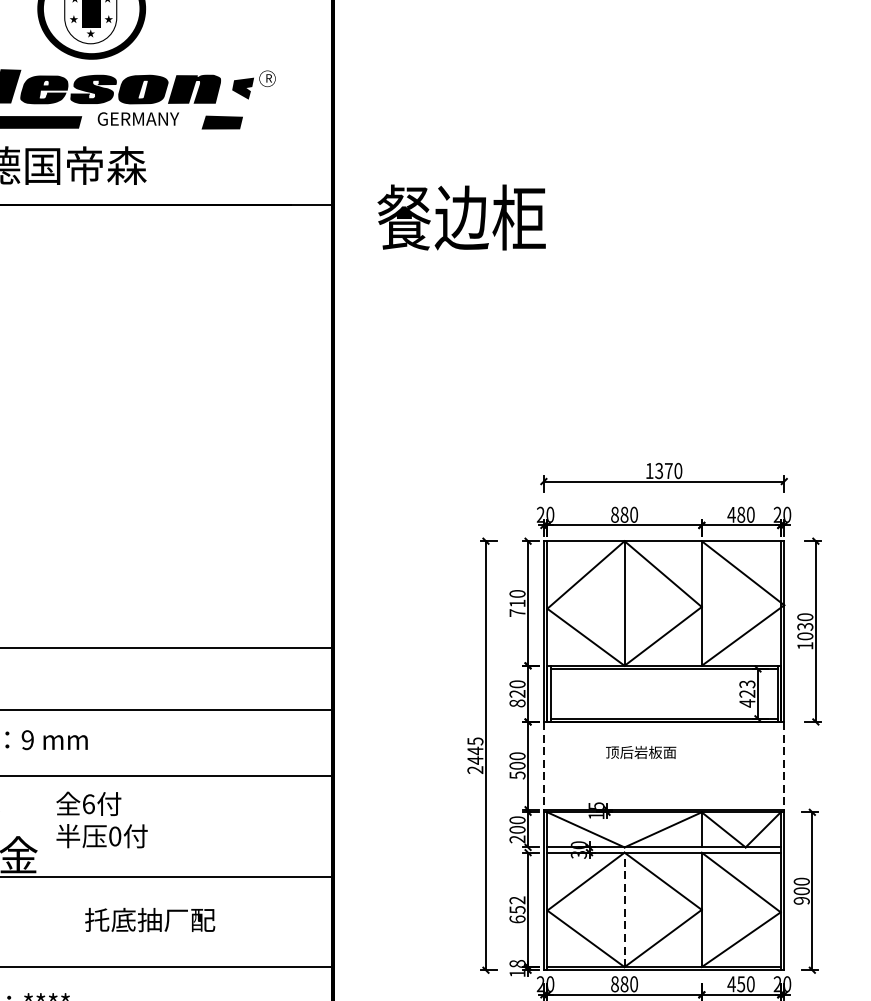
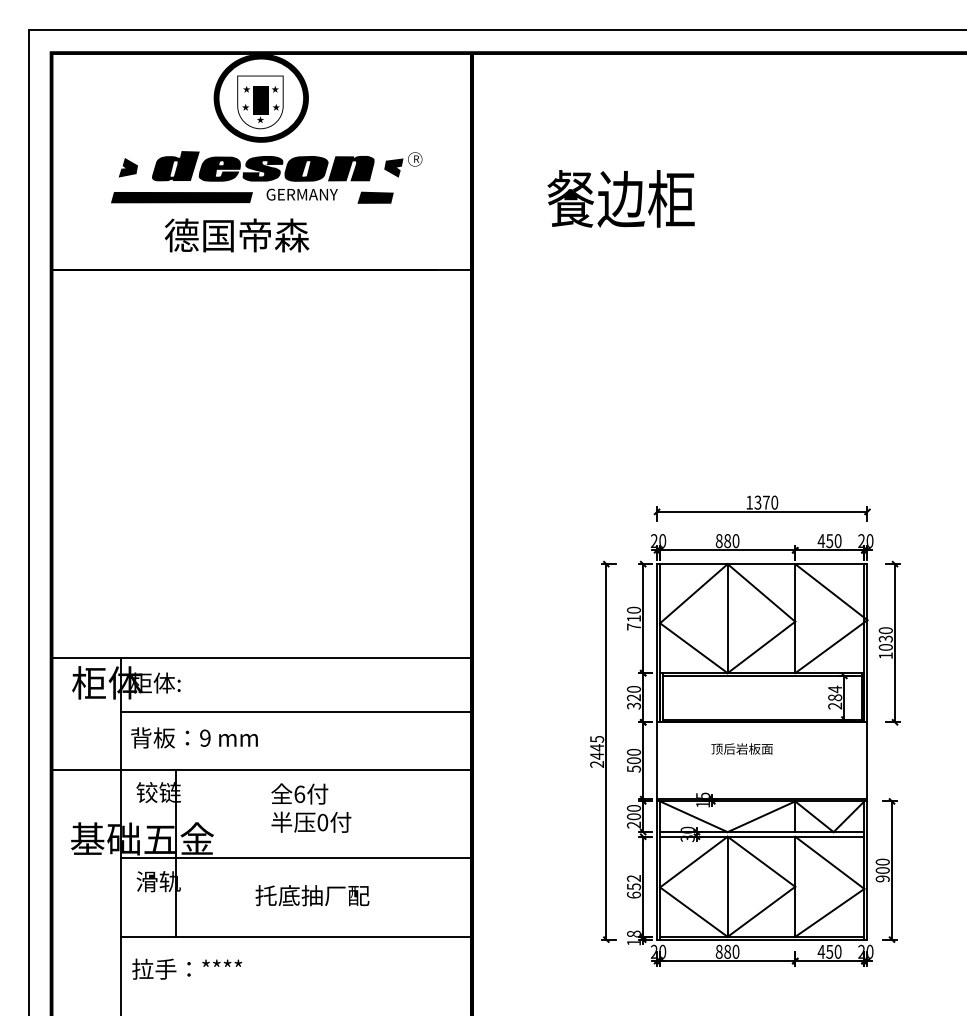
text: (460, 217) -> (620, 198), moved
text: (740, 515) -> (829, 541), 480 -> 450
text: (747, 693) -> (835, 697), 423 -> 284
text: (516, 702) -> (633, 705), 820 -> 320
line: (544, 766) -> (657, 761), dashed -> solid
line: (784, 766) -> (867, 761), dashed -> solid
text: (102, 819) -> (311, 807), moved
line: (624, 909) -> (727, 886), dashed -> solid

